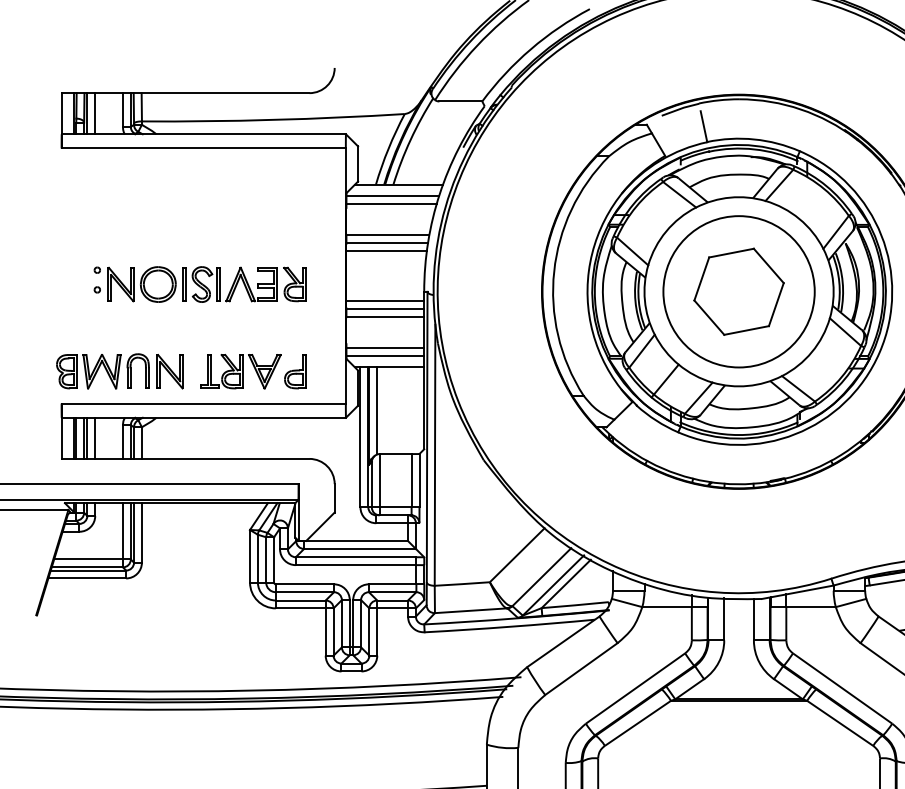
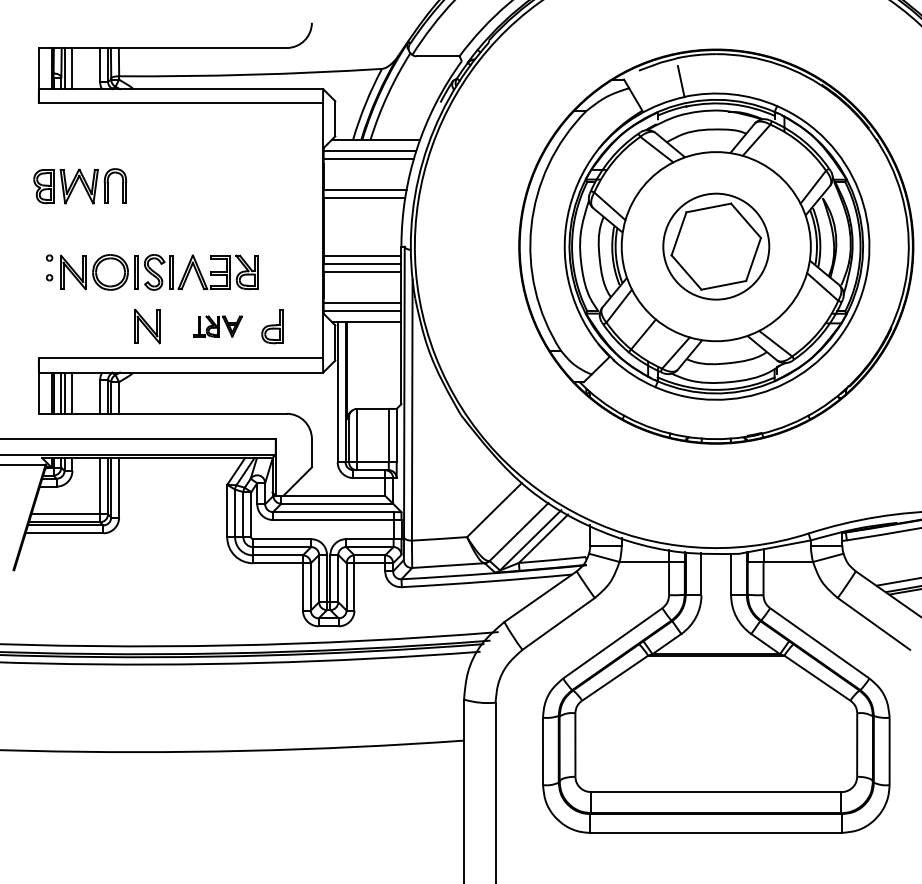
line: (386, 250) -> (363, 205), removed
part: (200, 284) -> (152, 272), moved
circle: (738, 291) -> (715, 246), size x0.7
part: (102, 371) -> (79, 186), moved
part: (240, 371) -> (217, 326), size x0.6
line: (377, 410) -> (354, 365), removed

